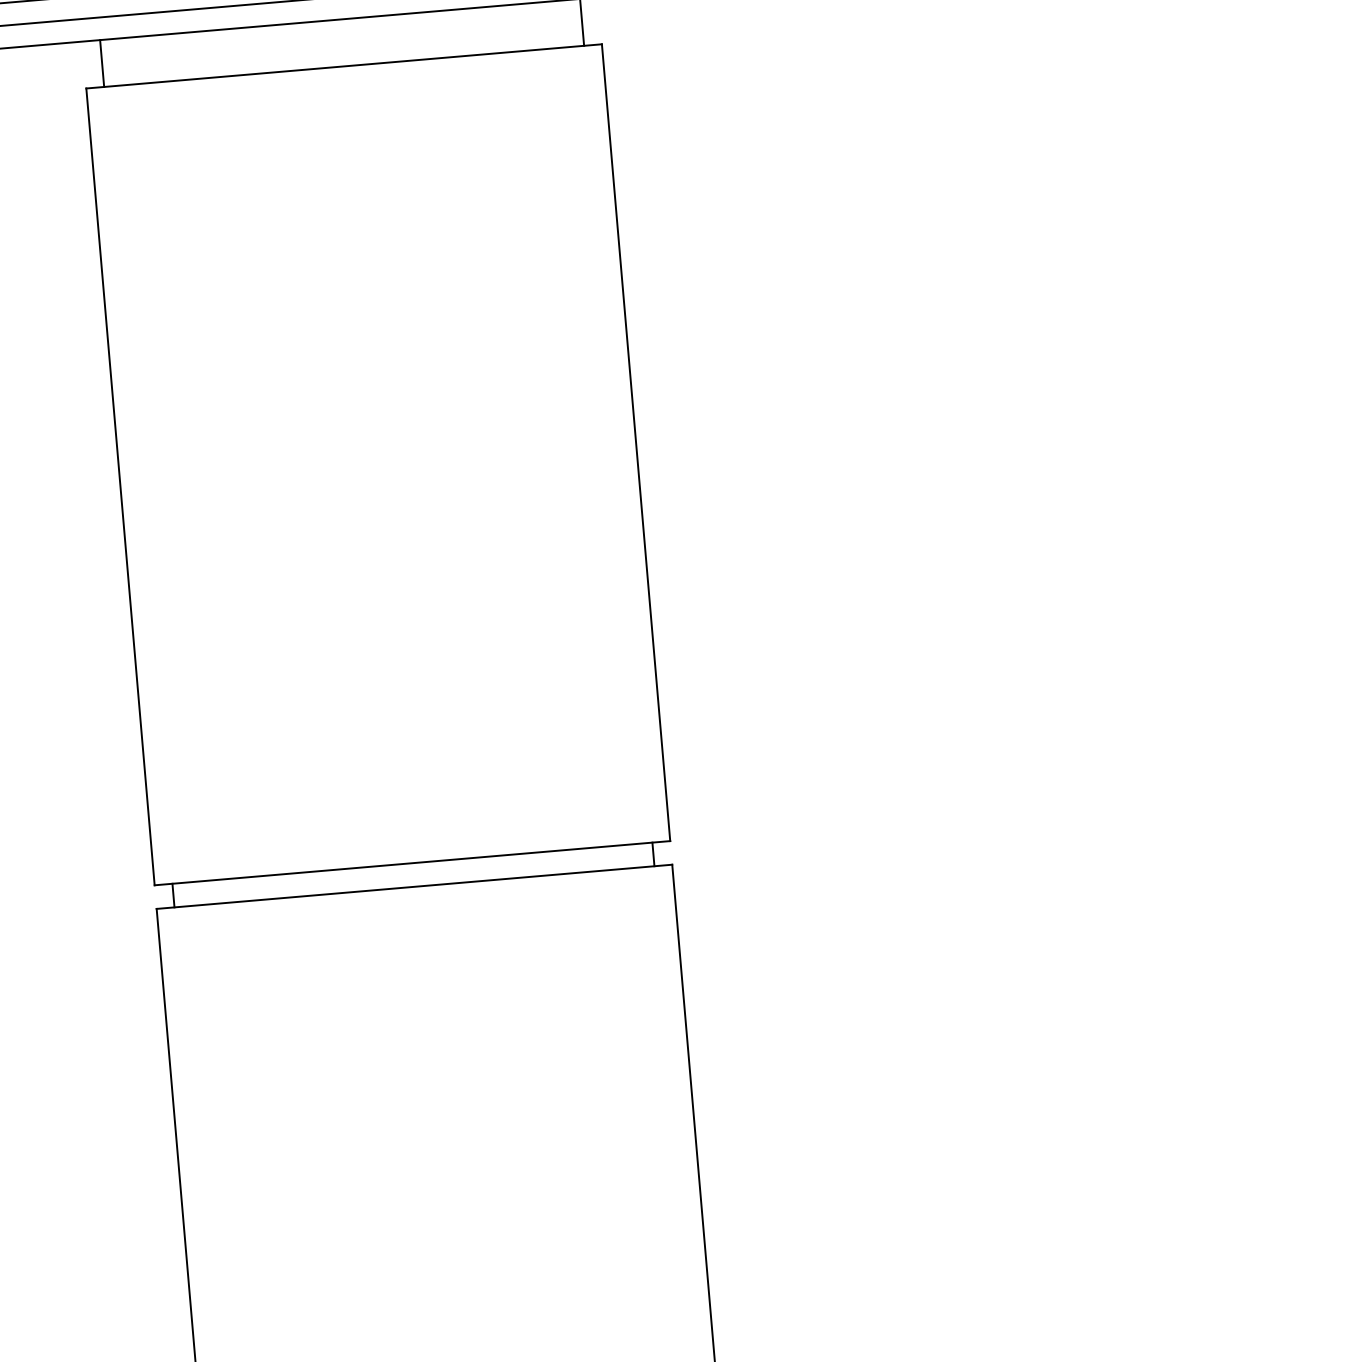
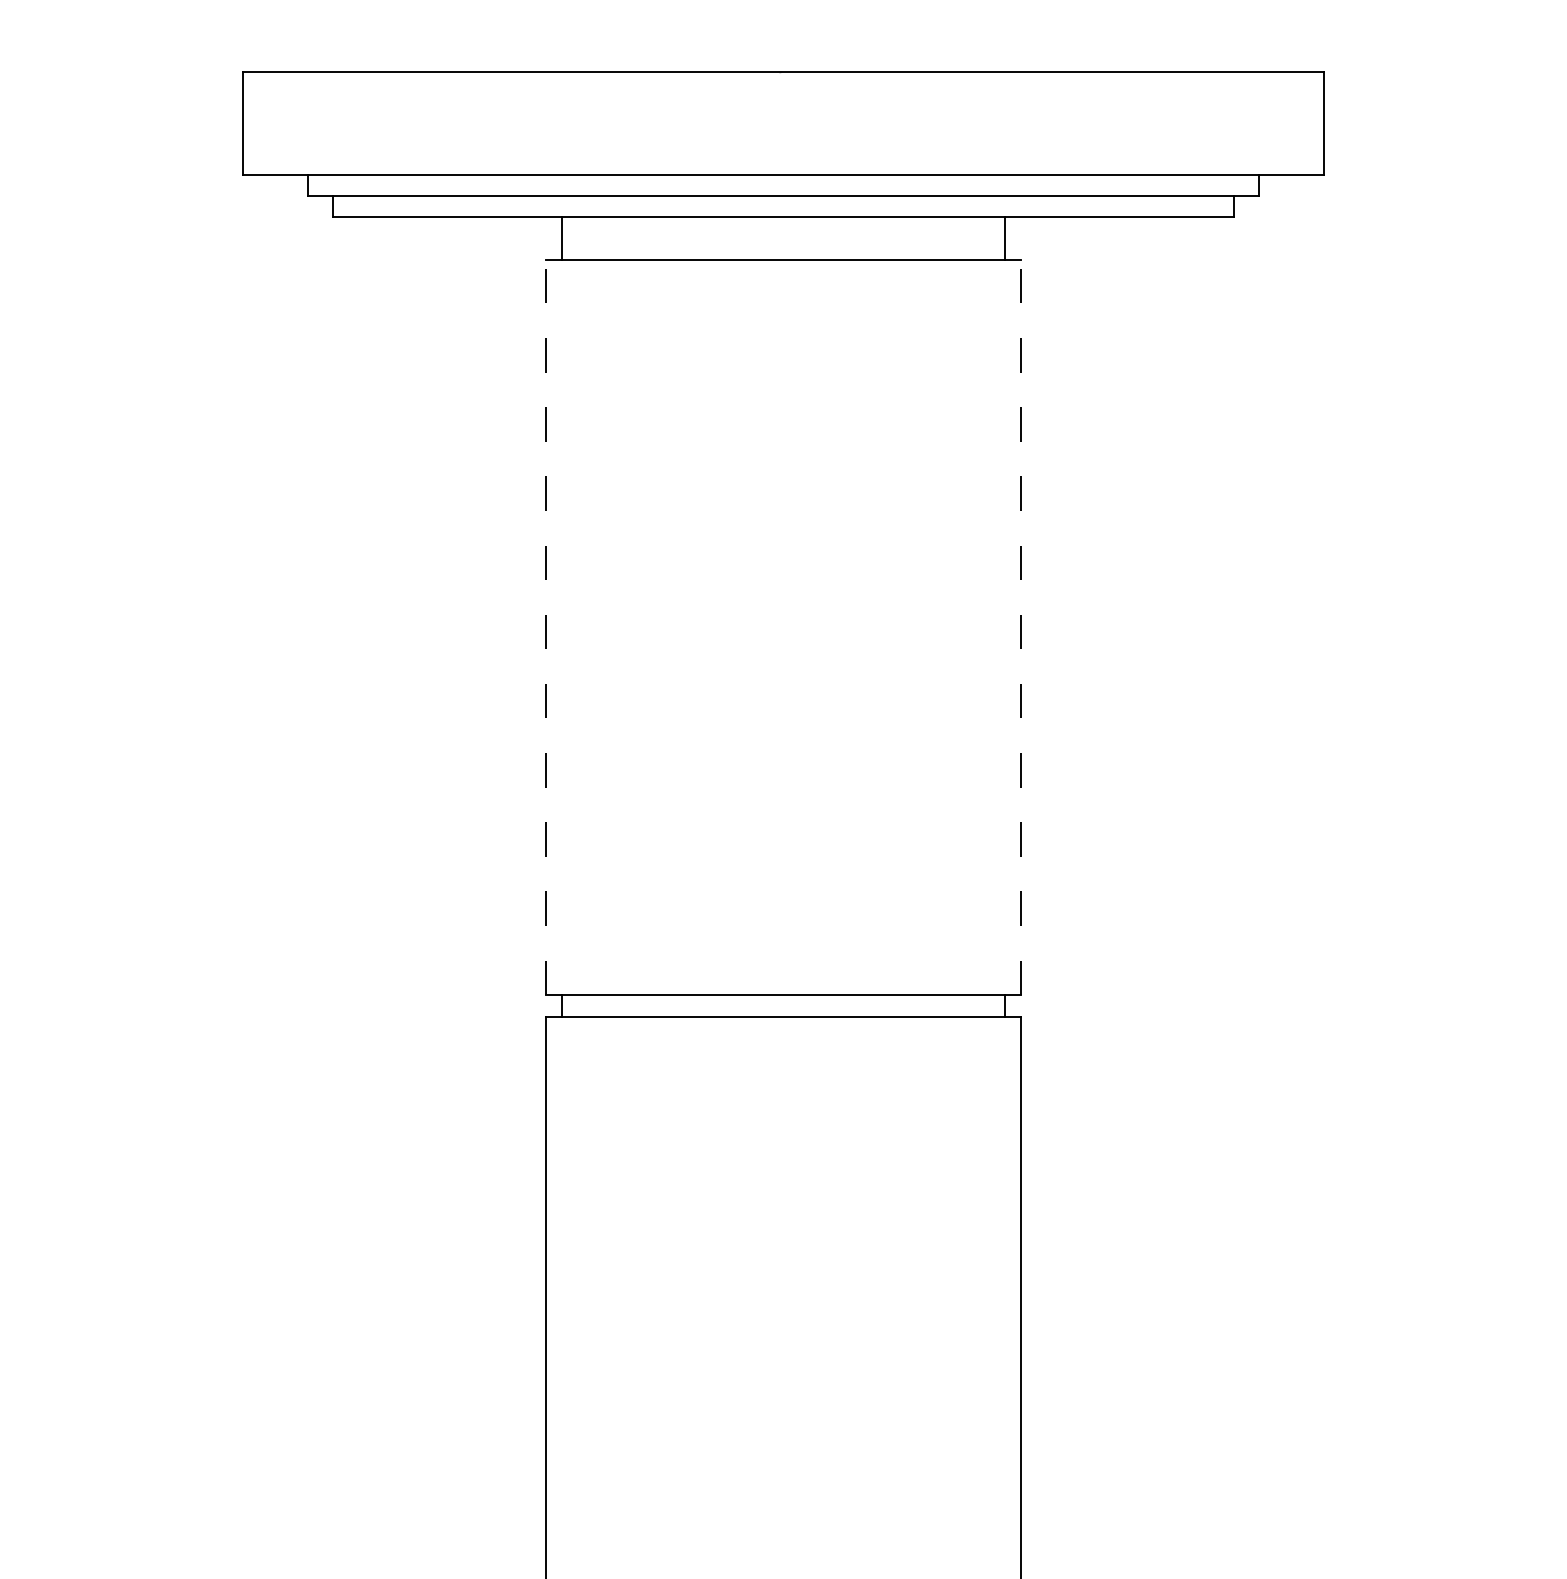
line: (636, 442) -> (1021, 627), solid -> dashed
line: (120, 486) -> (545, 627), solid -> dashed

